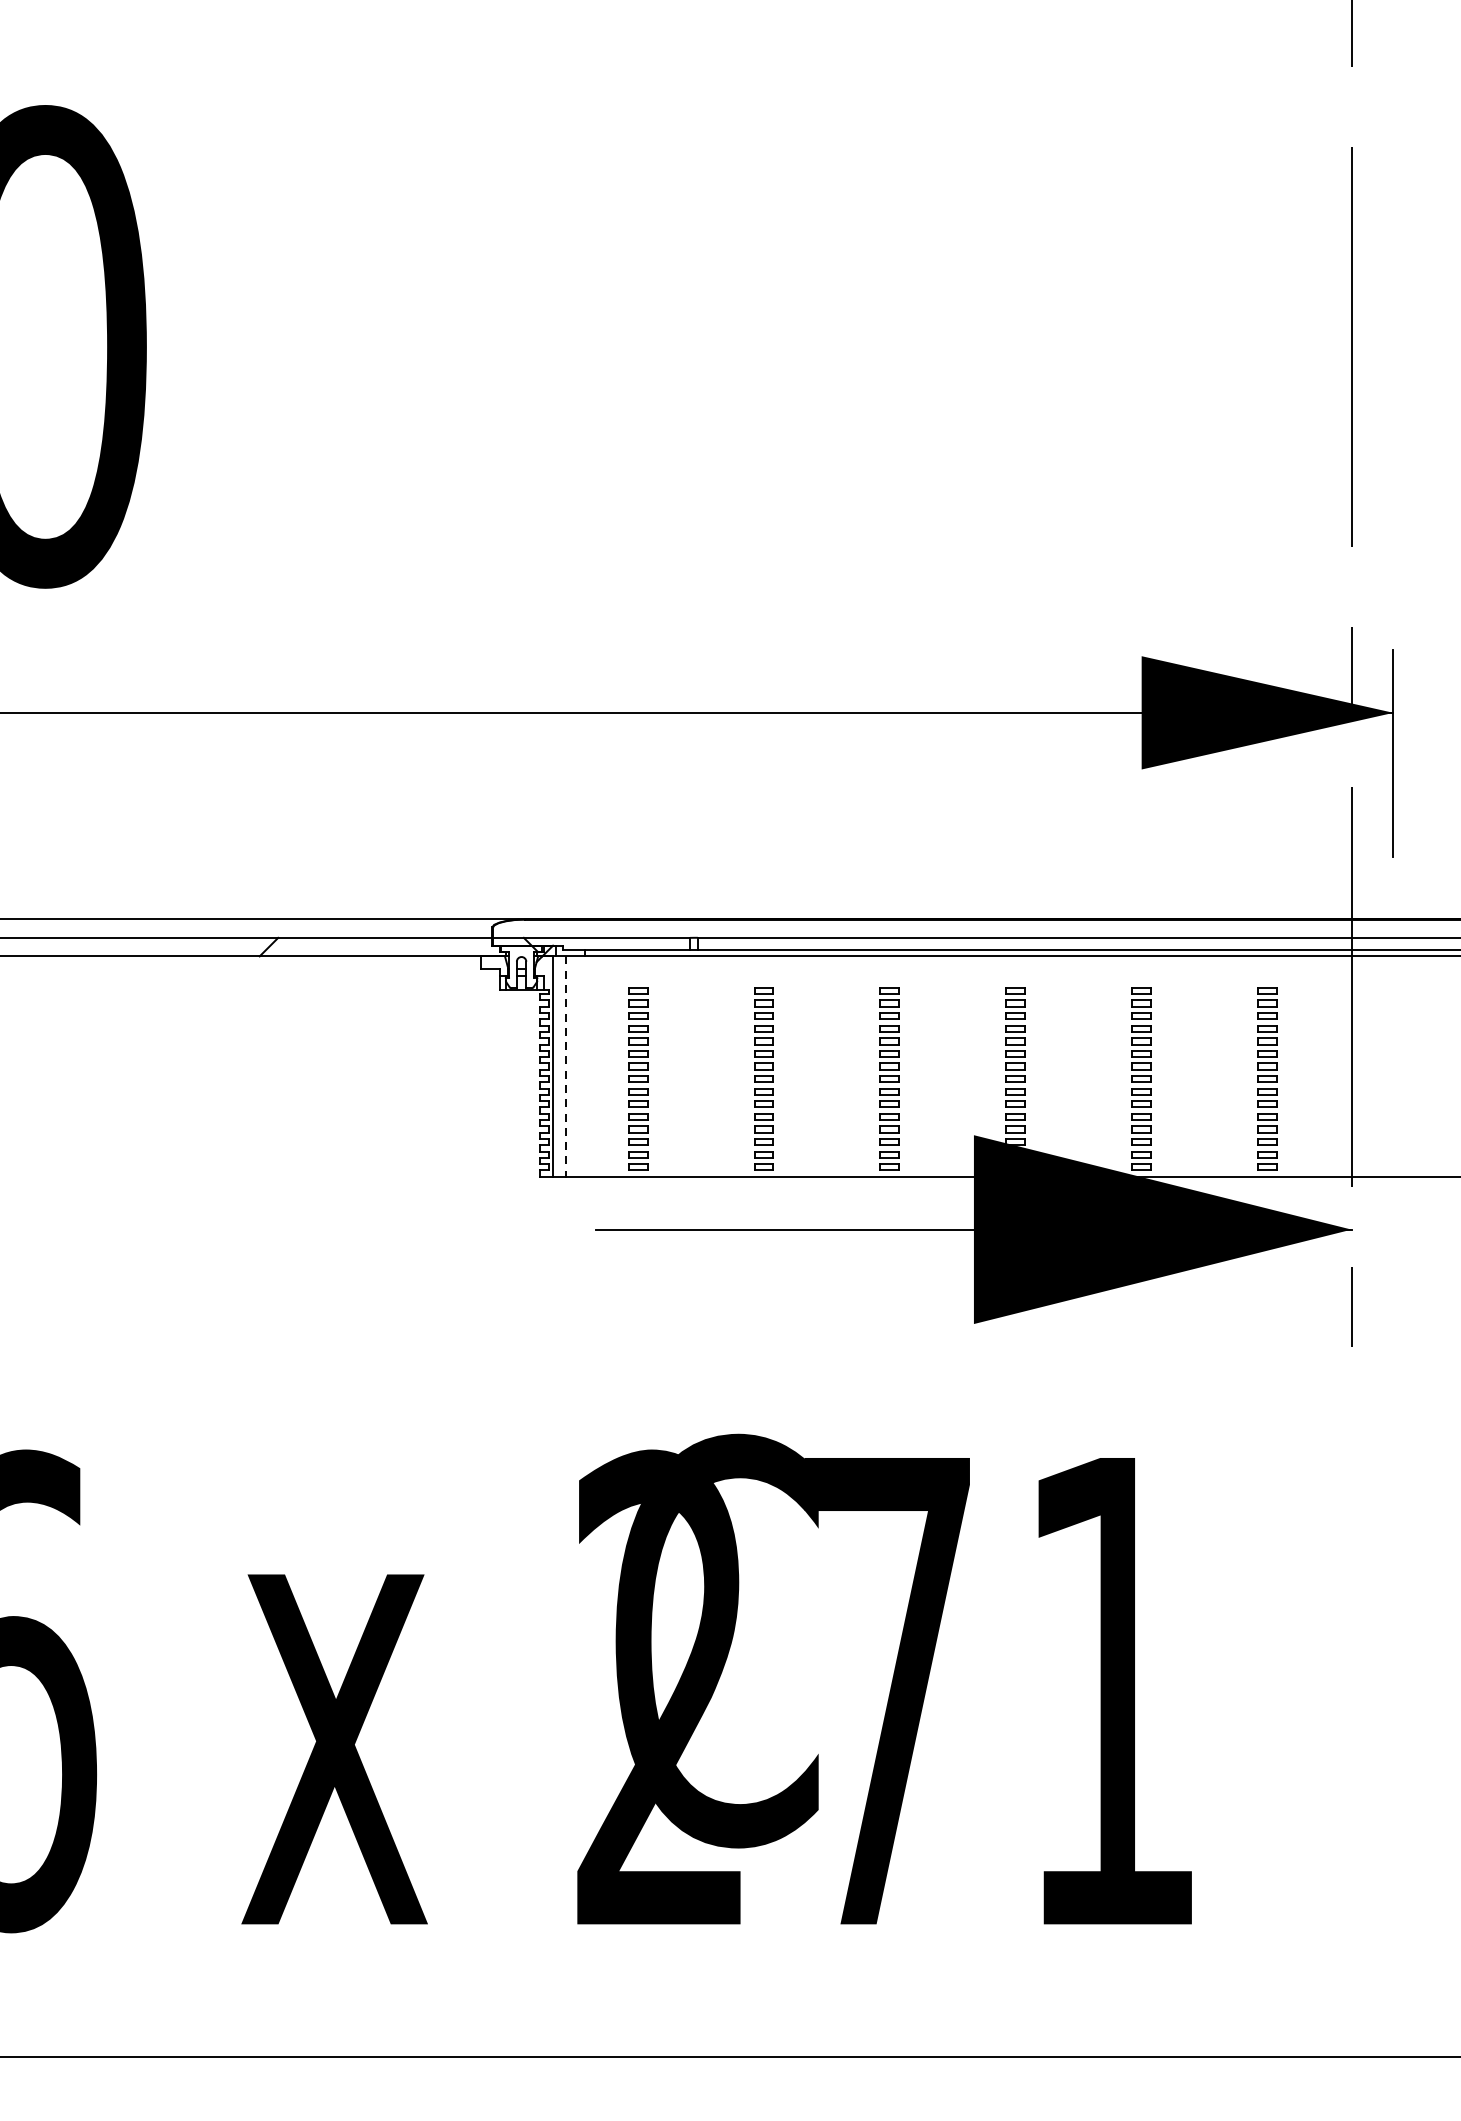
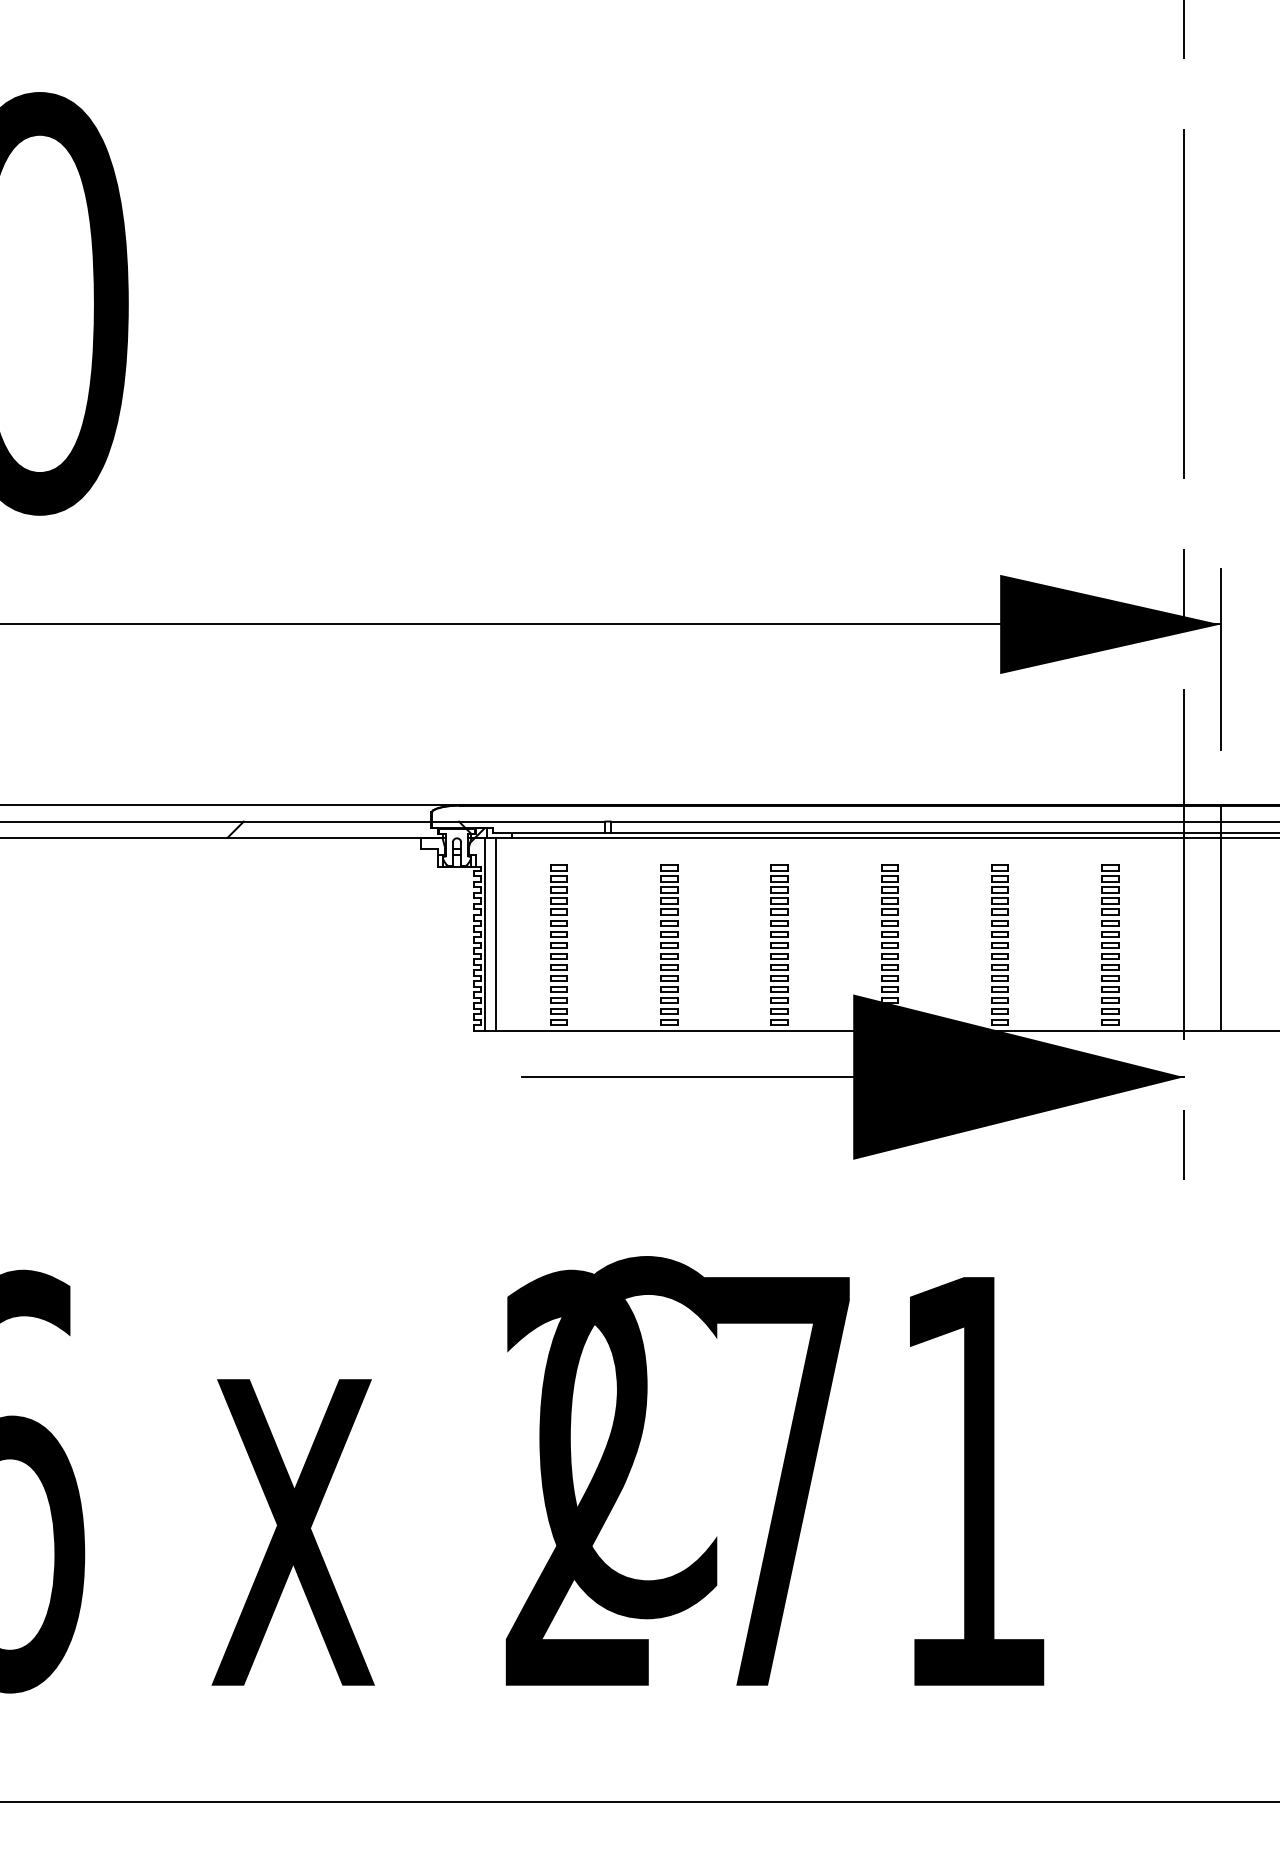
line: (1393, 1047) -> (1220, 917), added
line: (565, 1066) -> (495, 934), dashed -> solid

